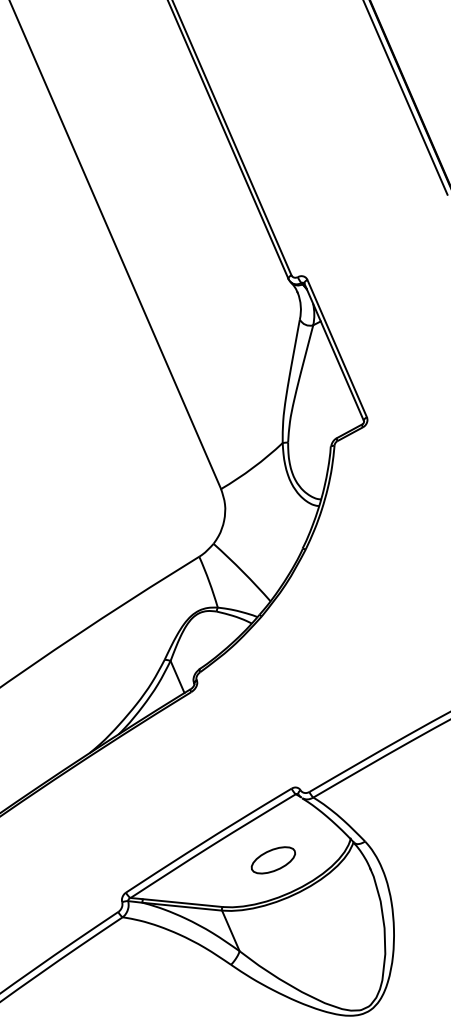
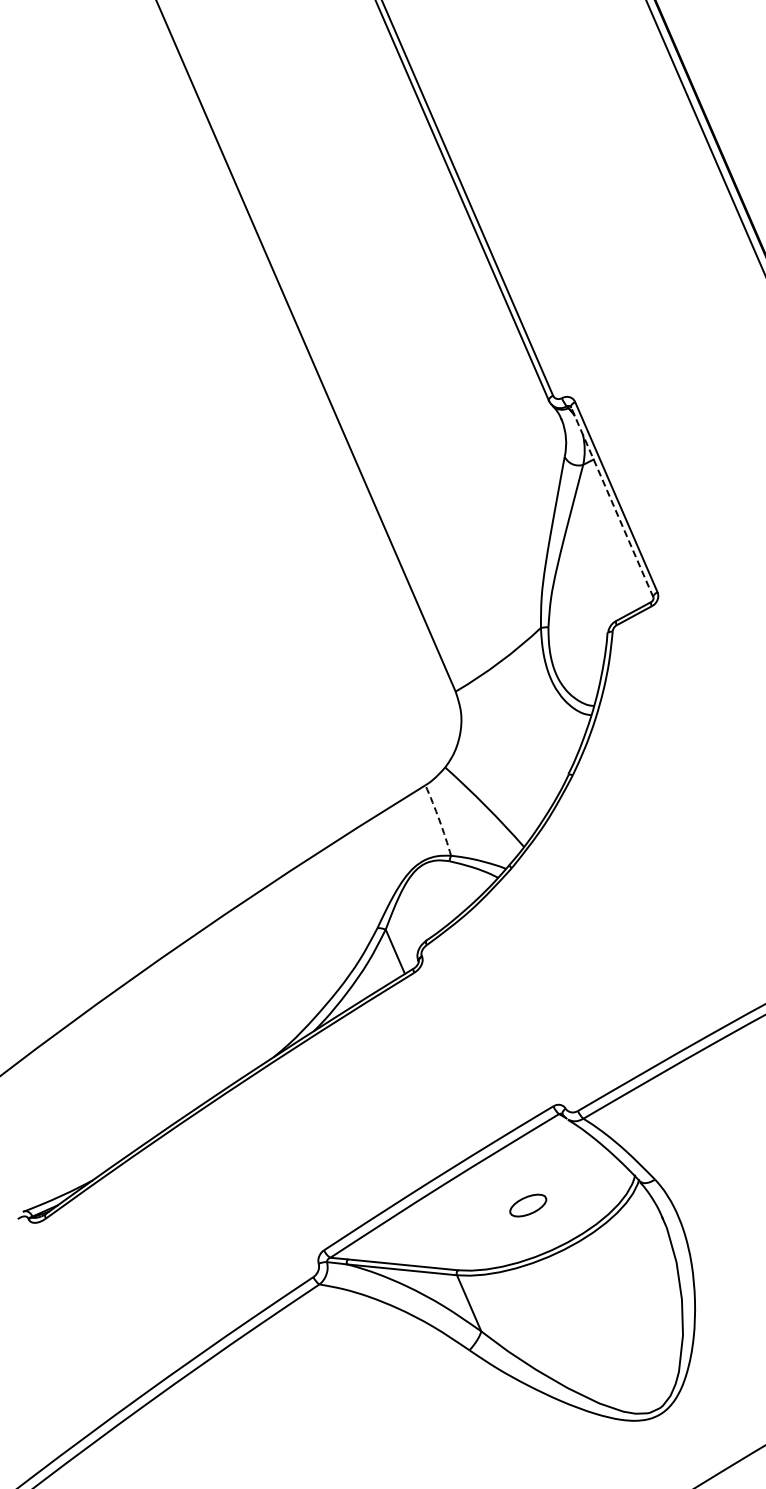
line: (334, 352) -> (612, 502), solid -> dashed
arc: (209, 582) -> (439, 820), solid -> dashed
part: (273, 860) -> (528, 1205), size x0.6

